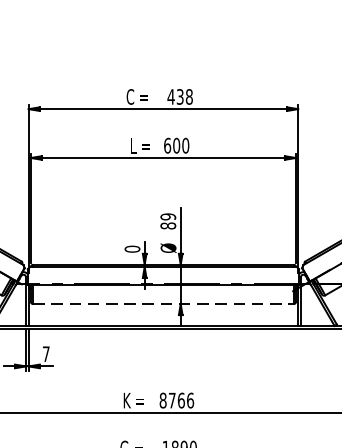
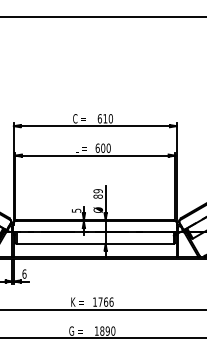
text: (178, 96) -> (104, 118), 438 -> 610
text: (132, 248) -> (76, 210), 0 -> 5
line: (163, 303) -> (95, 243), dashed -> solid
text: (46, 353) -> (24, 273), 7 -> 6
text: (163, 399) -> (95, 301), 8766 -> 1766

